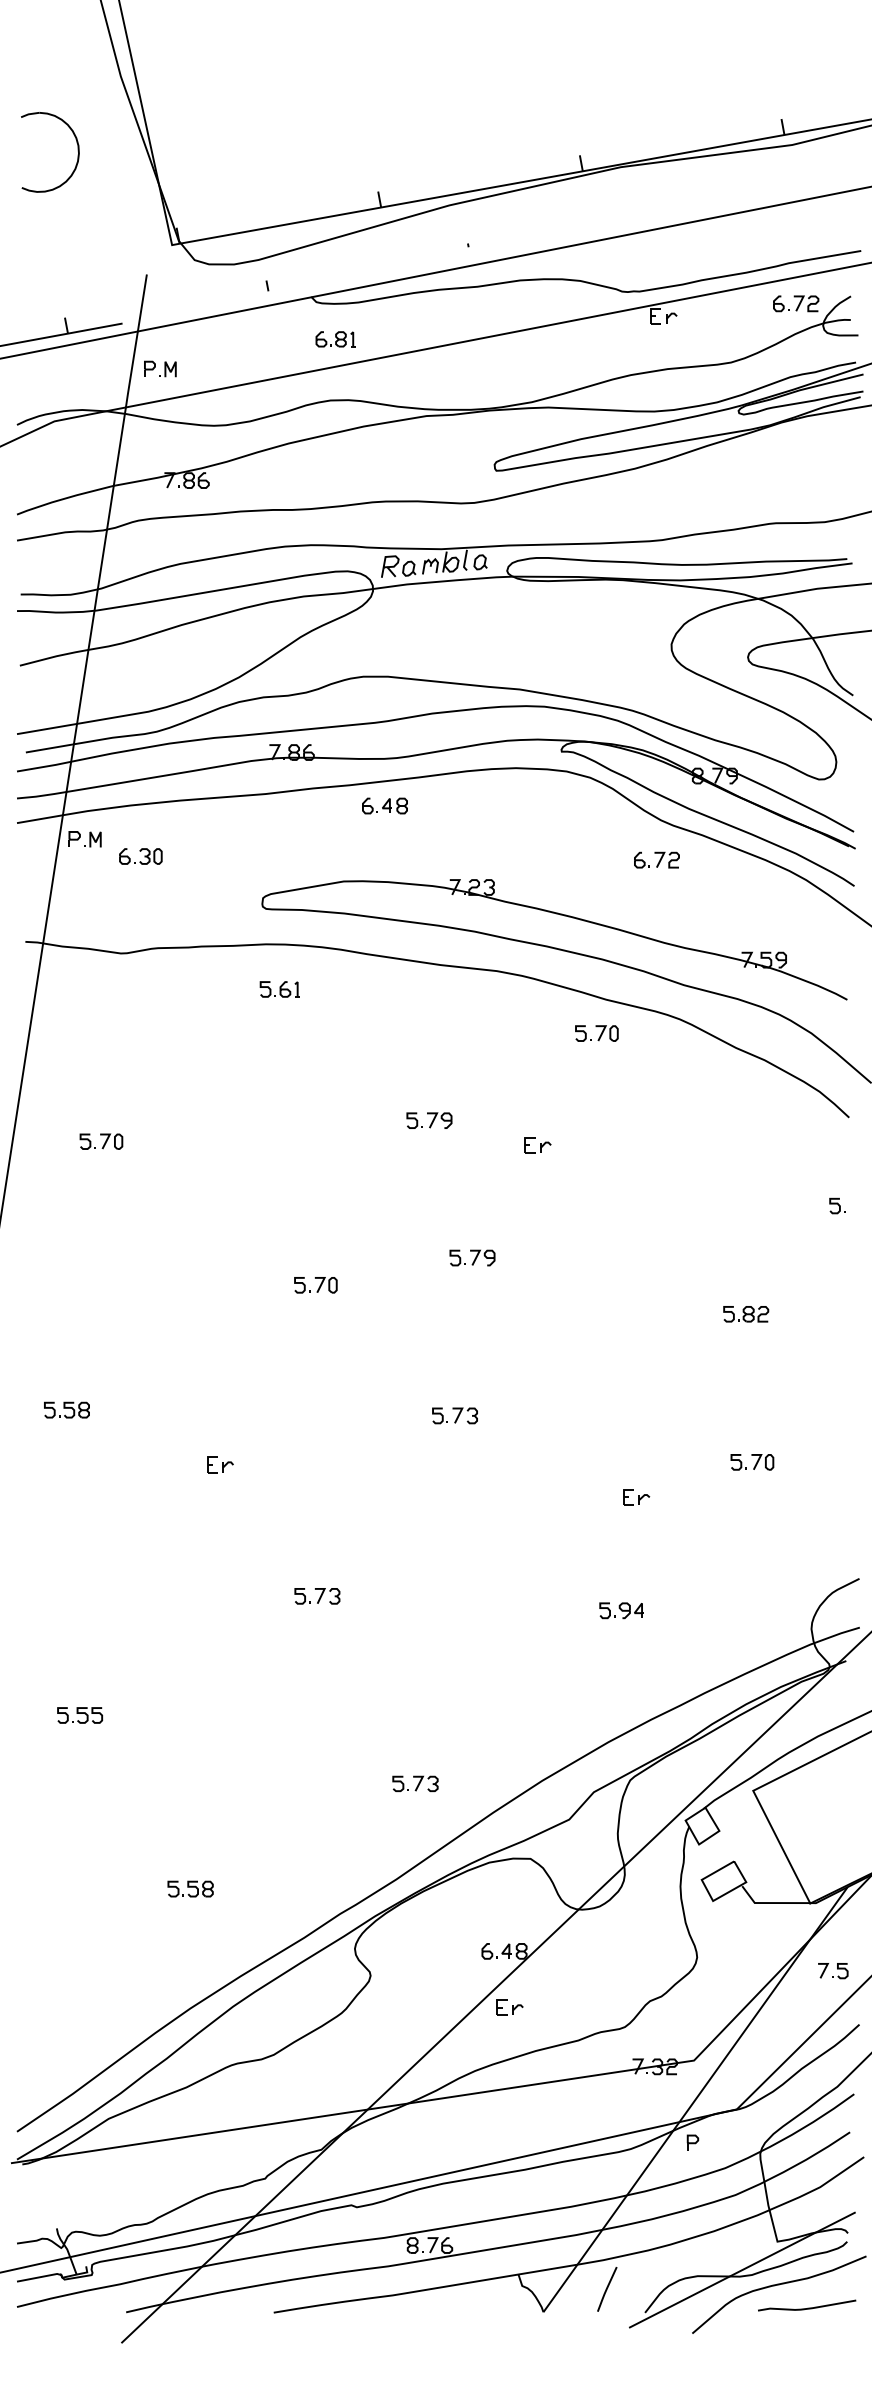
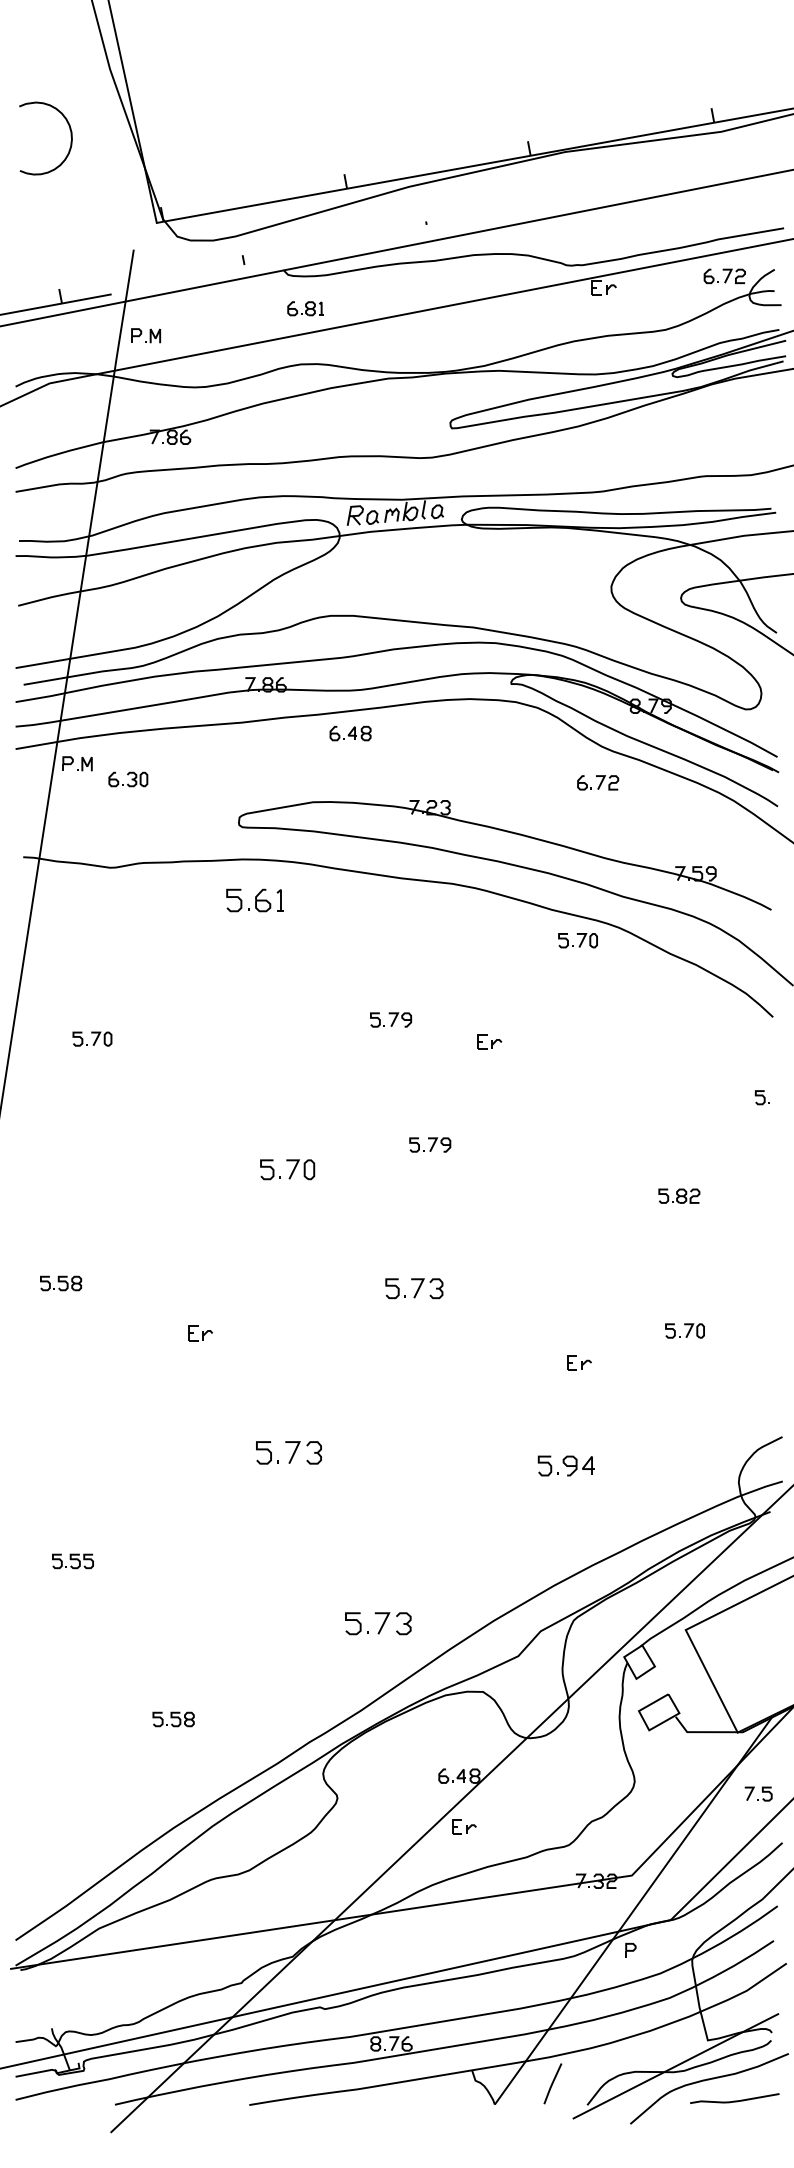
part: (279, 989) -> (254, 900), size x1.6
part: (596, 1033) -> (577, 940), moved
part: (315, 1285) -> (287, 1170), size x1.4
part: (454, 1415) -> (413, 1288), size x1.4
part: (317, 1596) -> (289, 1453), size x1.6
part: (621, 1610) -> (565, 1465), size x1.4
part: (415, 1783) -> (378, 1623), size x1.6

